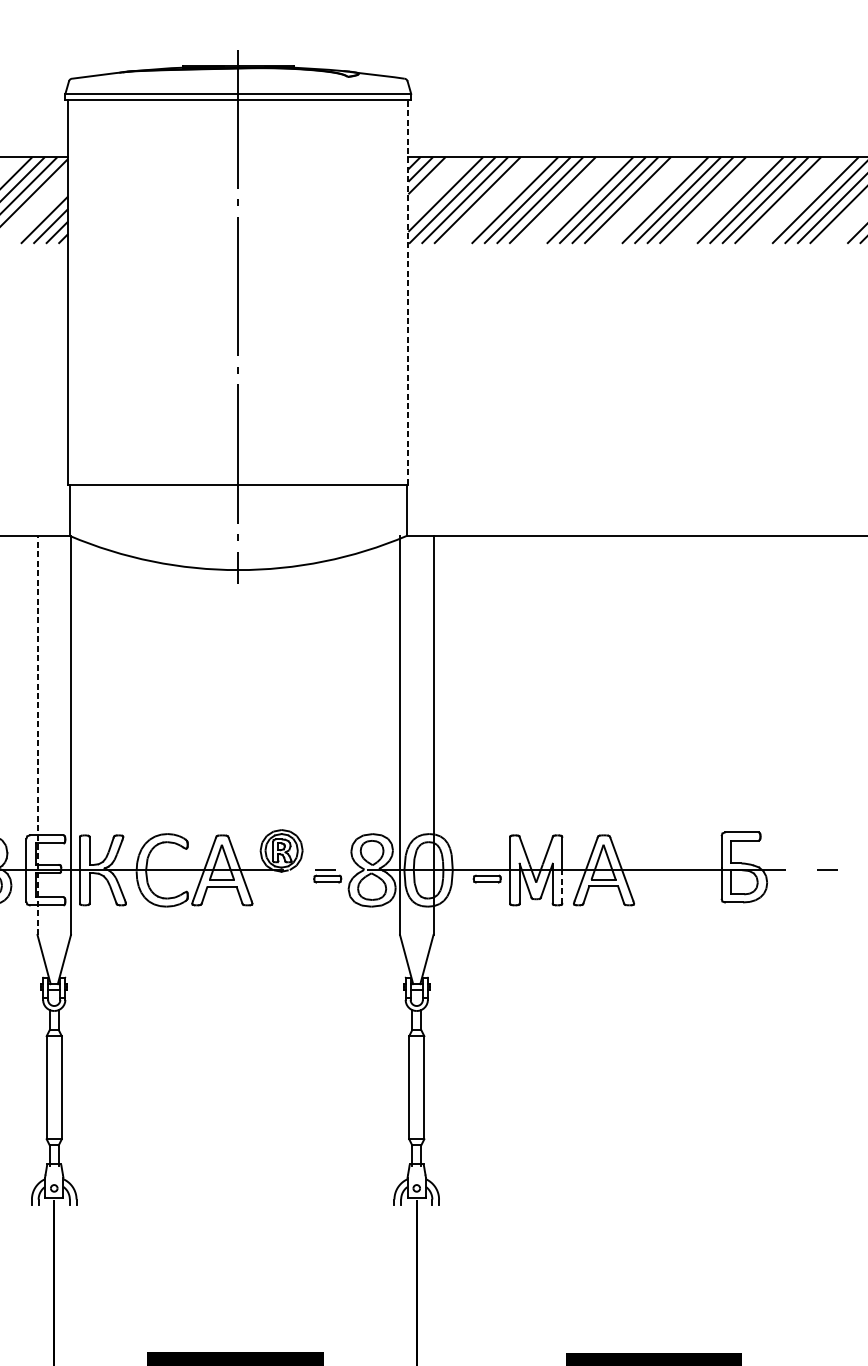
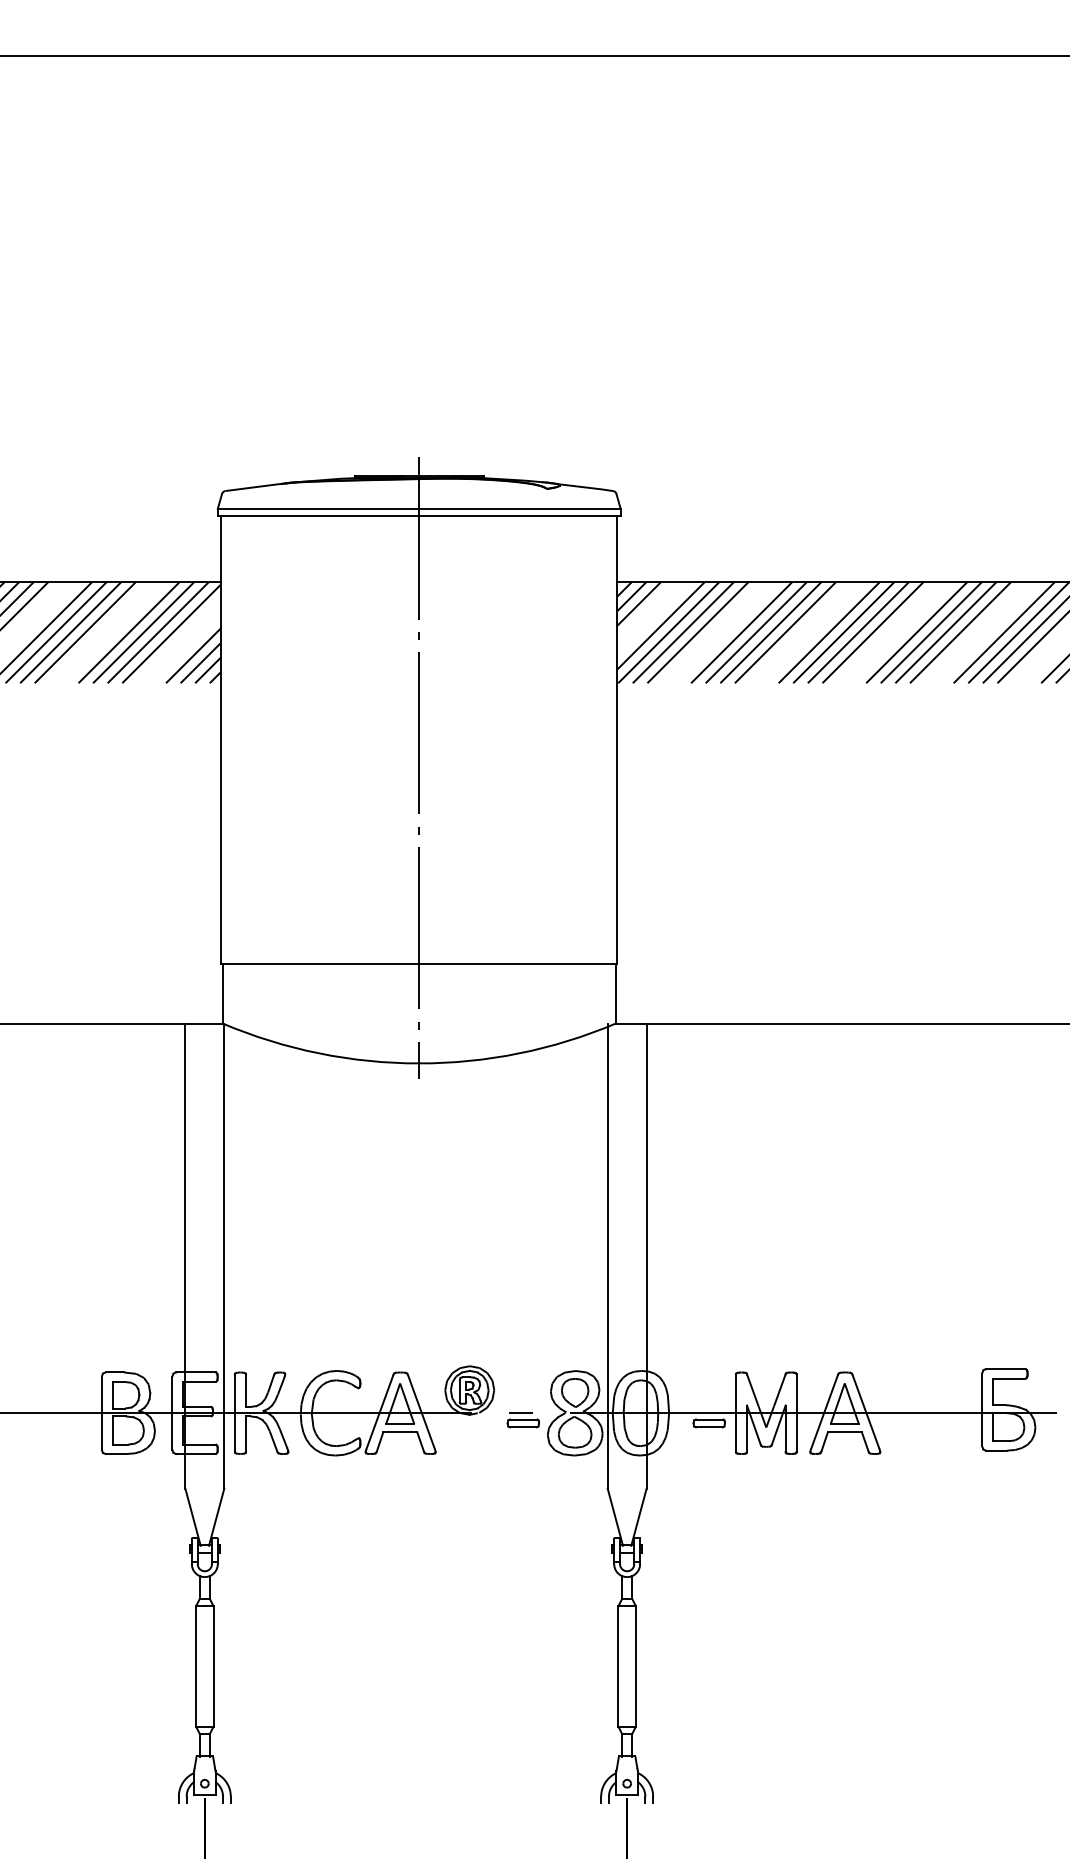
line: (408, 292) -> (617, 739), dashed -> solid
line: (37, 735) -> (185, 1256), dashed -> solid
line: (562, 886) -> (796, 1432), dashed -> solid

